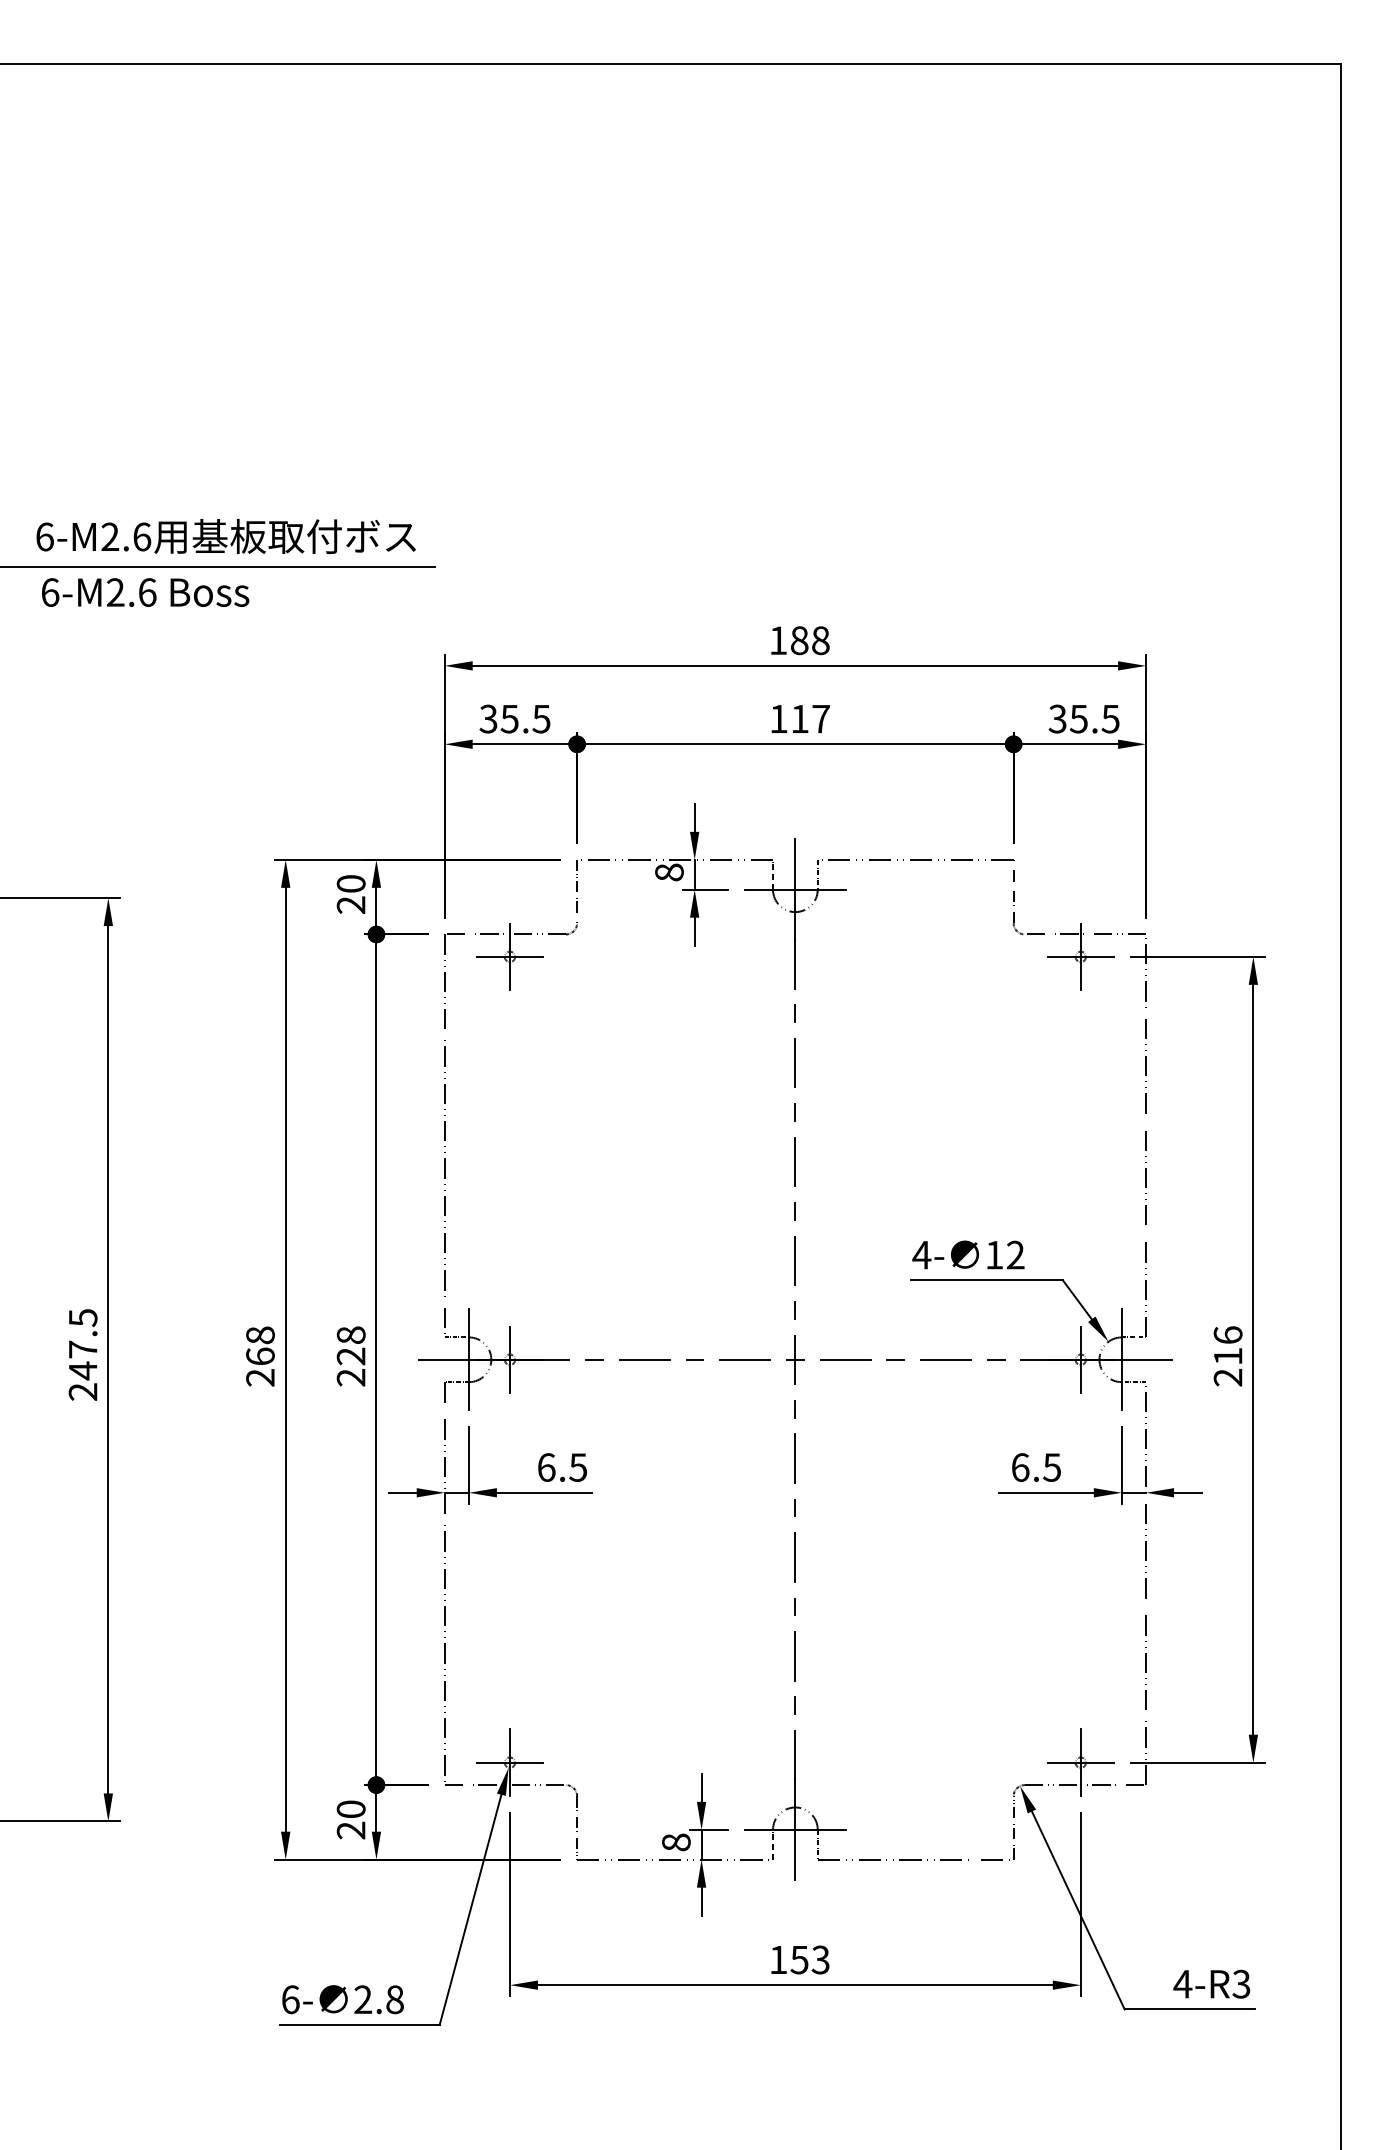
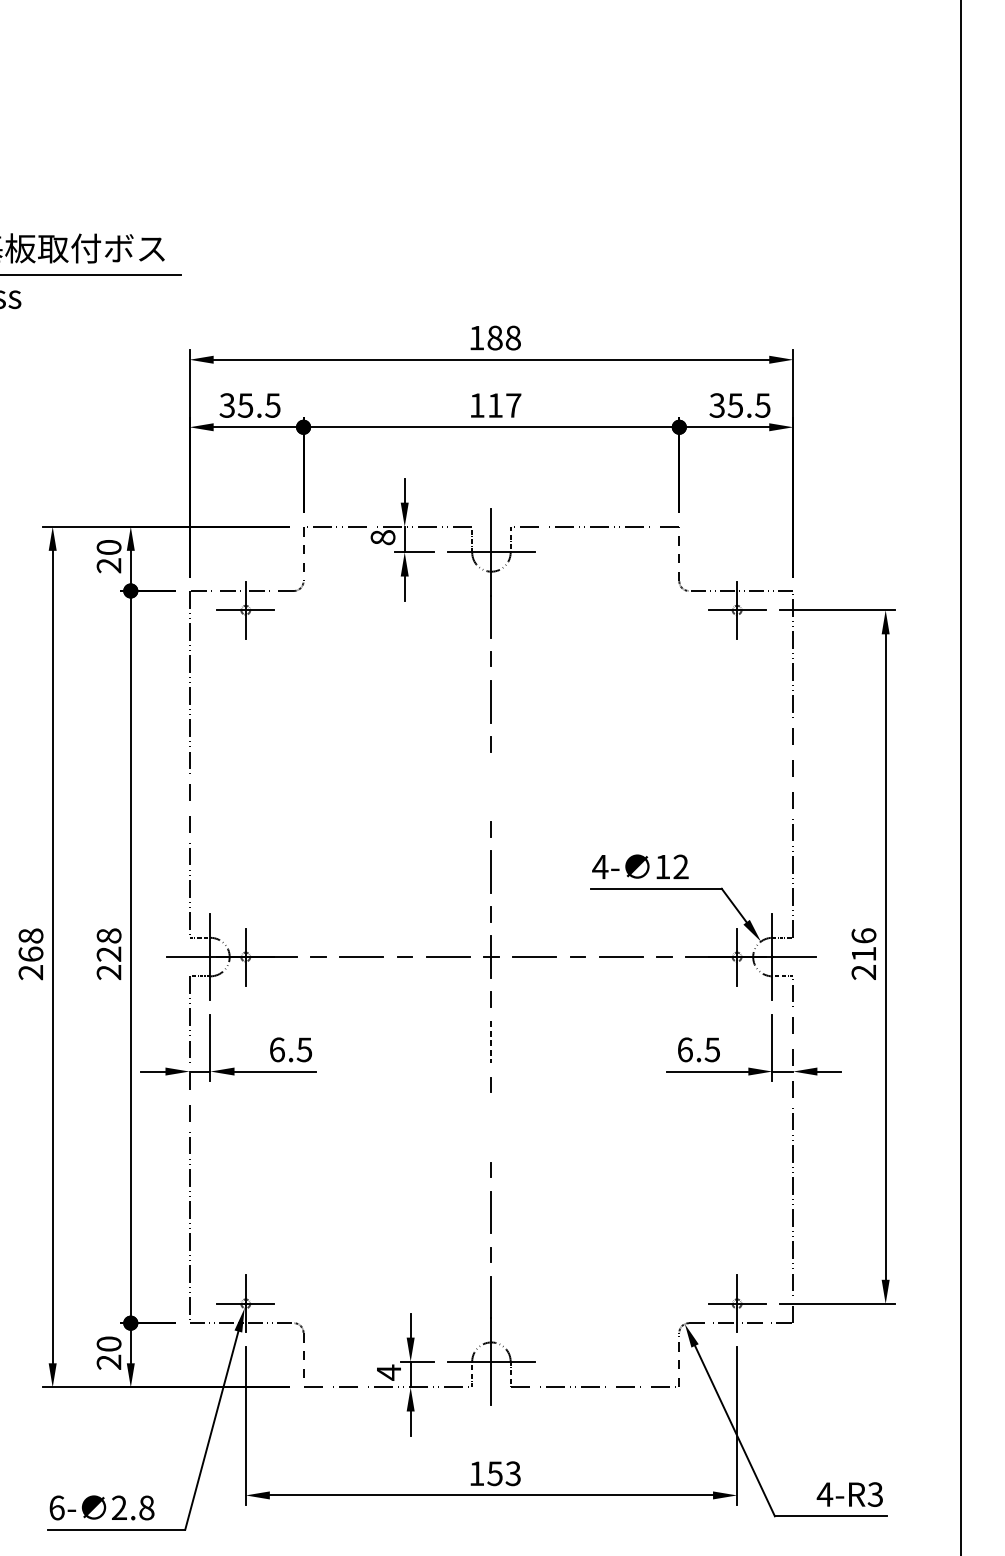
line: (795, 1161) -> (491, 786), removed
line: (795, 1459) -> (491, 1042), solid -> dashed
line: (795, 1557) -> (491, 1127), removed
text: (676, 1842) -> (389, 1372), 8 -> 4

